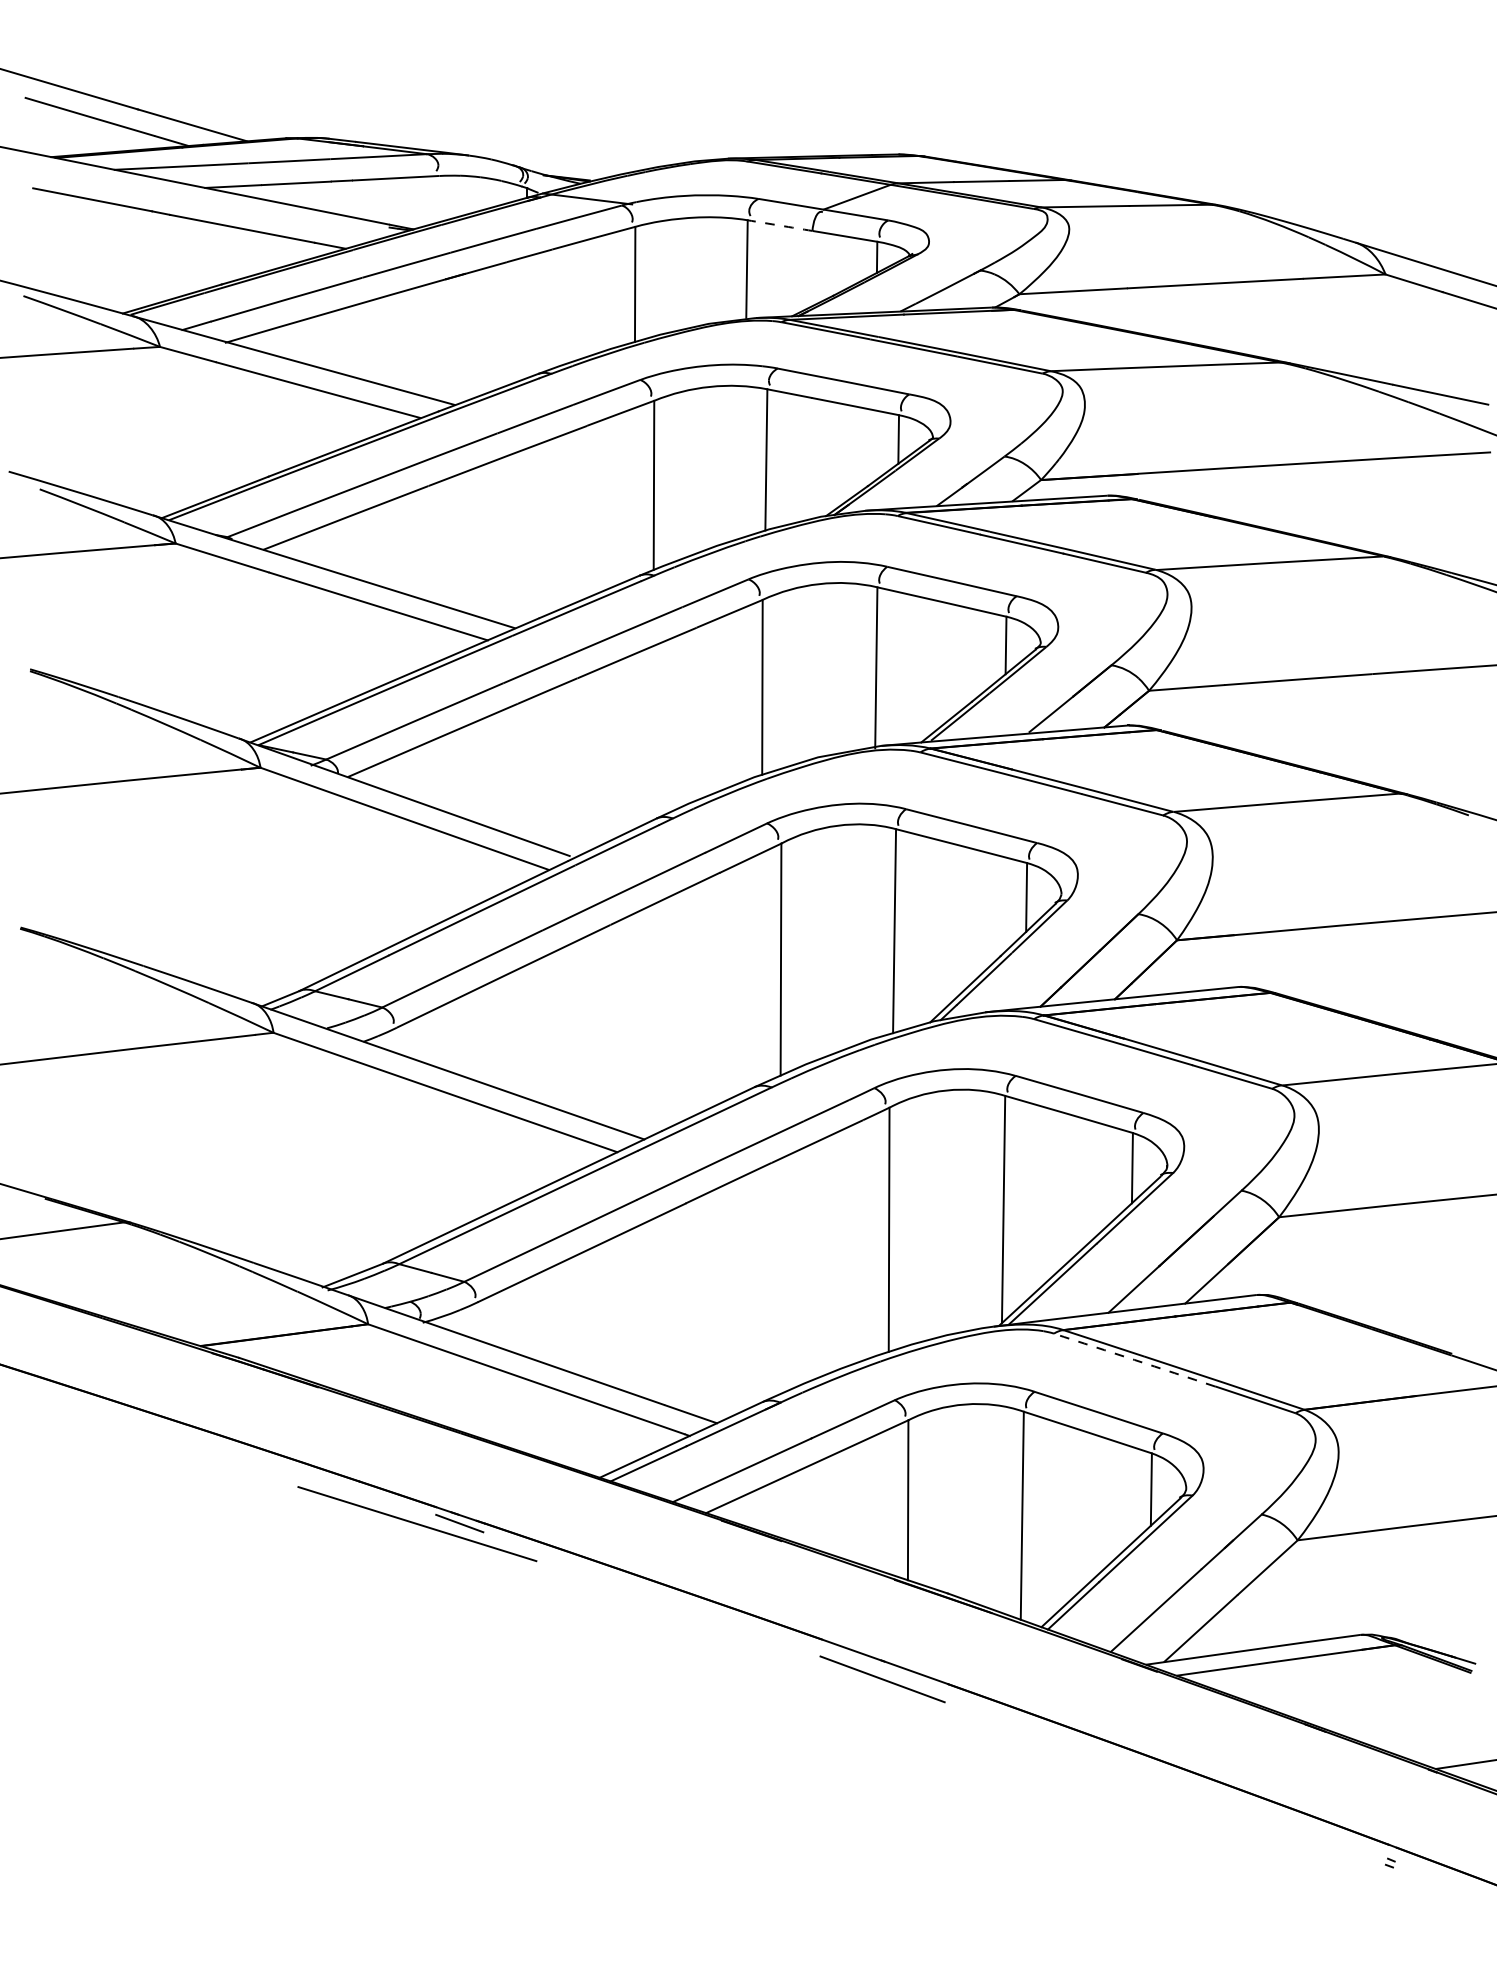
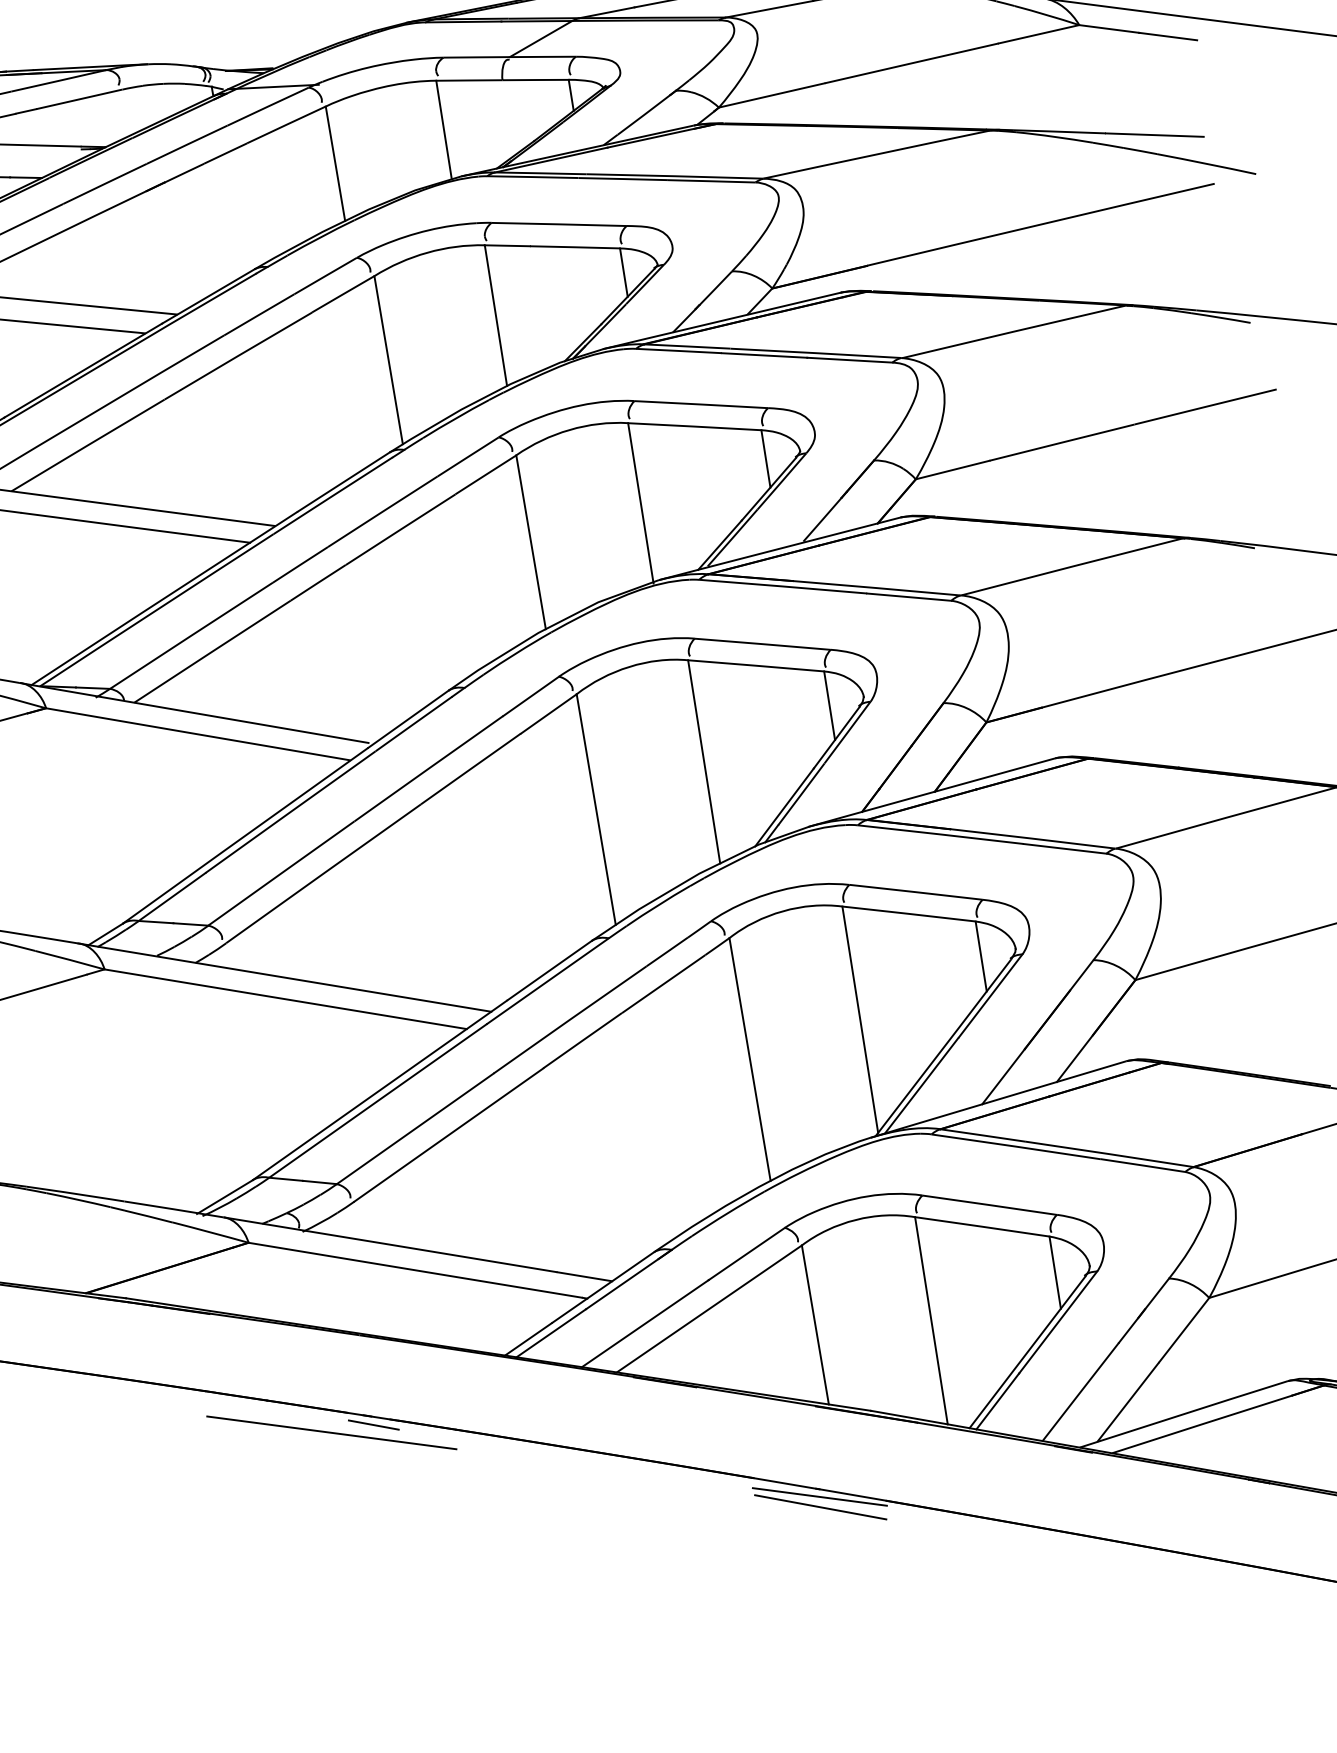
arc: (780, 225) -> (469, 80), dashed -> solid
arc: (1134, 1359) -> (1016, 1146), dashed -> solid
line: (883, 1669) -> (819, 1497), added

